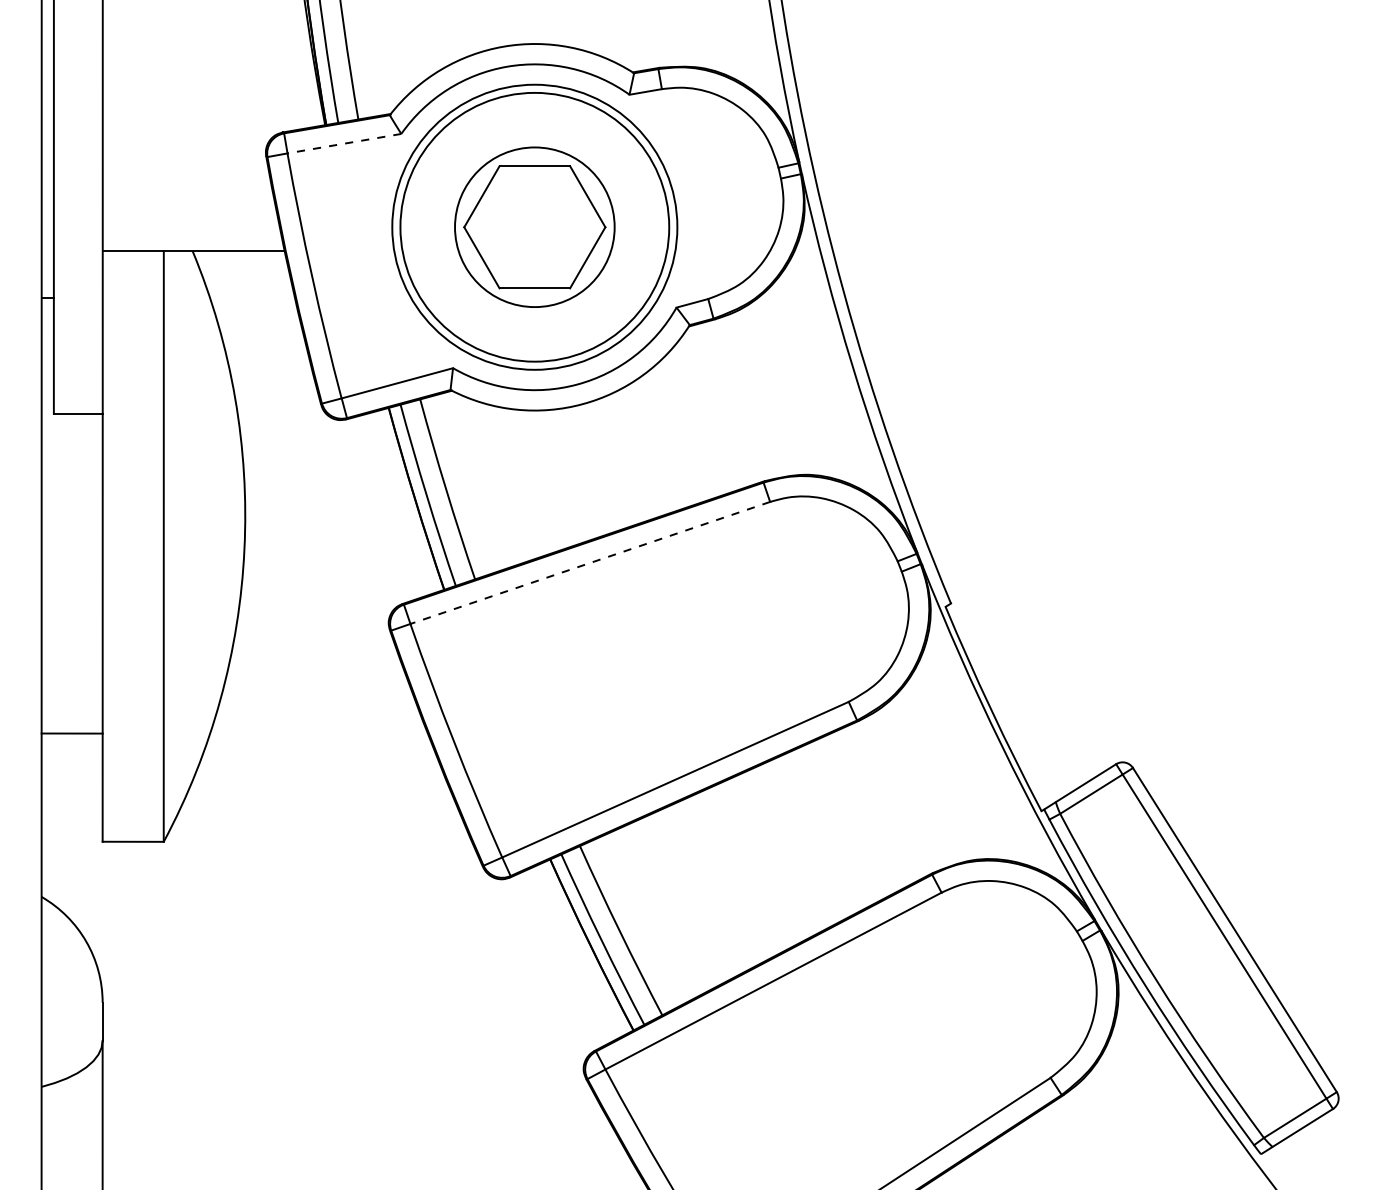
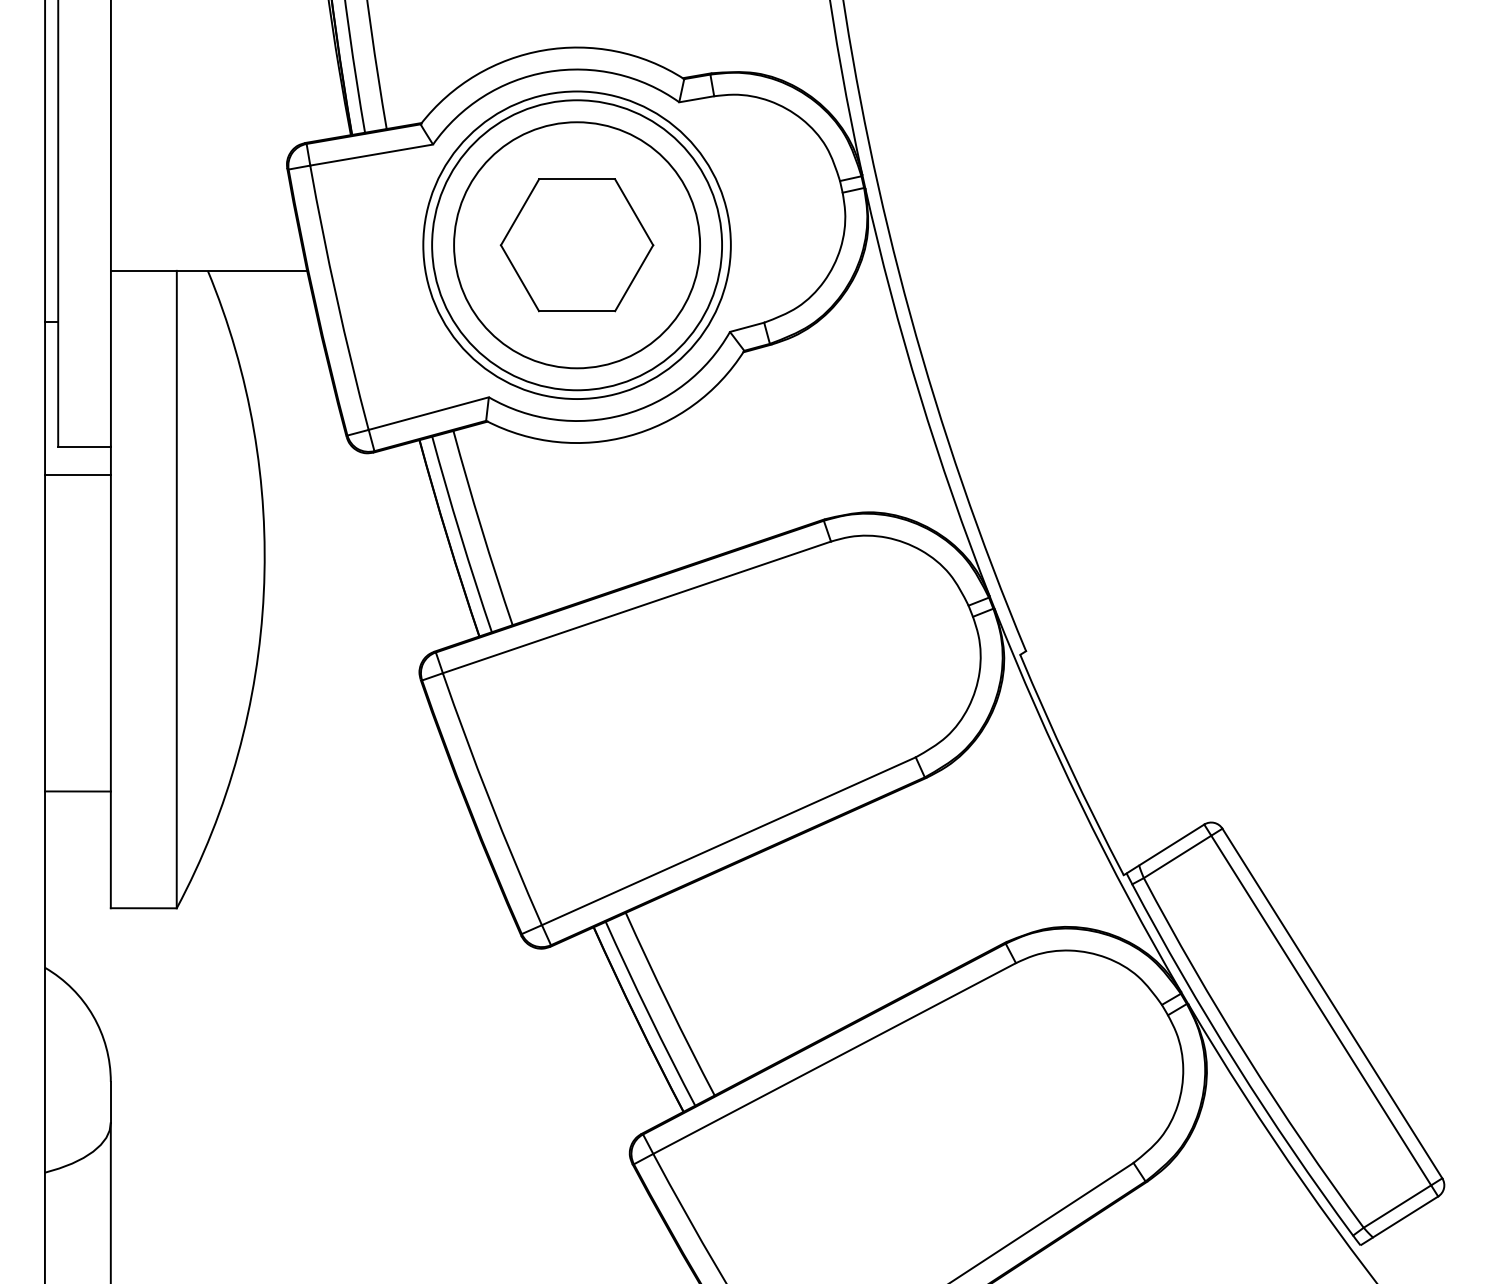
line: (344, 144) -> (371, 155), dashed -> solid
circle: (535, 227) -> (577, 245), size x1.43
line: (71, 439) -> (77, 474), added
line: (589, 563) -> (636, 607), dashed -> solid

